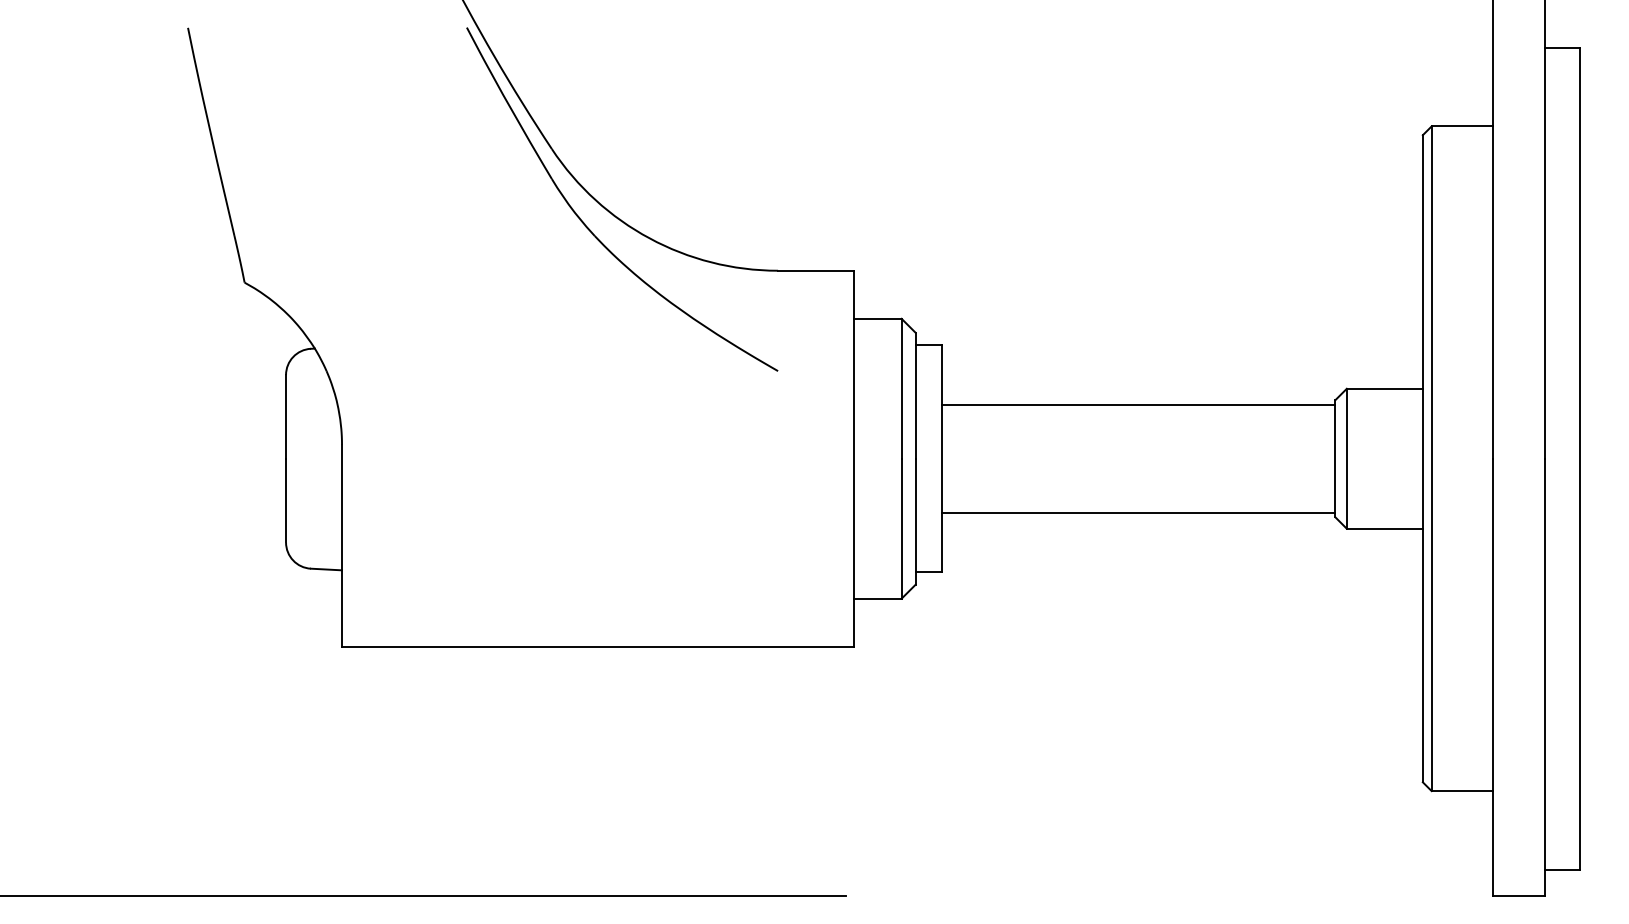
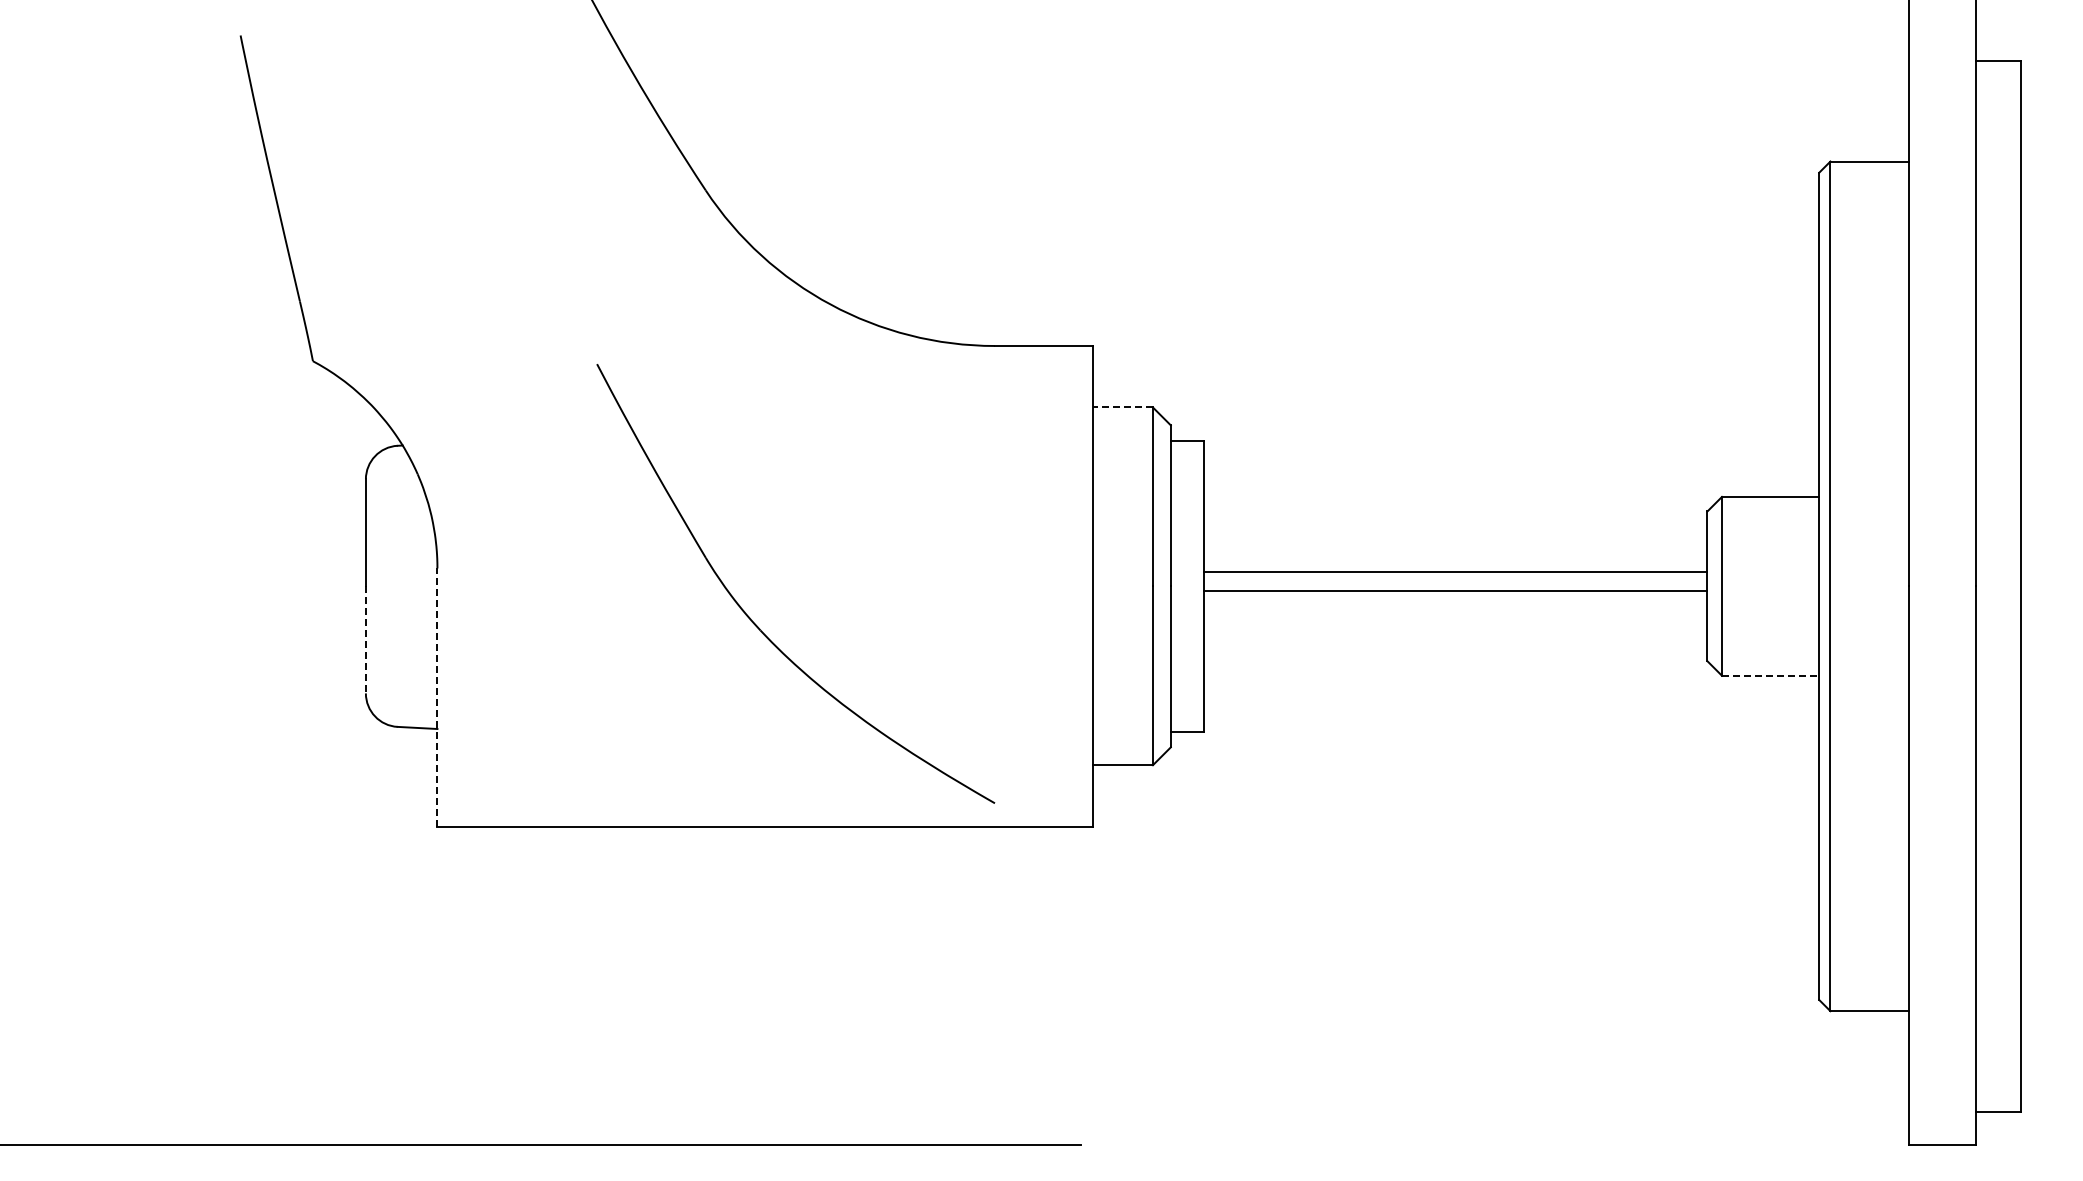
part: (586, 225) -> (750, 617), moved
line: (877, 318) -> (1122, 407), solid -> dashed
line: (1138, 404) -> (1455, 572), moved
line: (285, 500) -> (365, 639), solid -> dashed
line: (1138, 512) -> (1455, 590), moved
line: (1384, 528) -> (1770, 675), solid -> dashed
line: (342, 545) -> (437, 697), solid -> dashed

